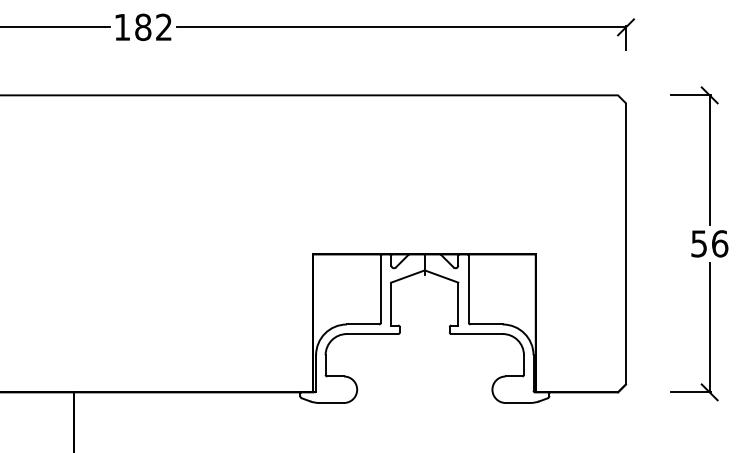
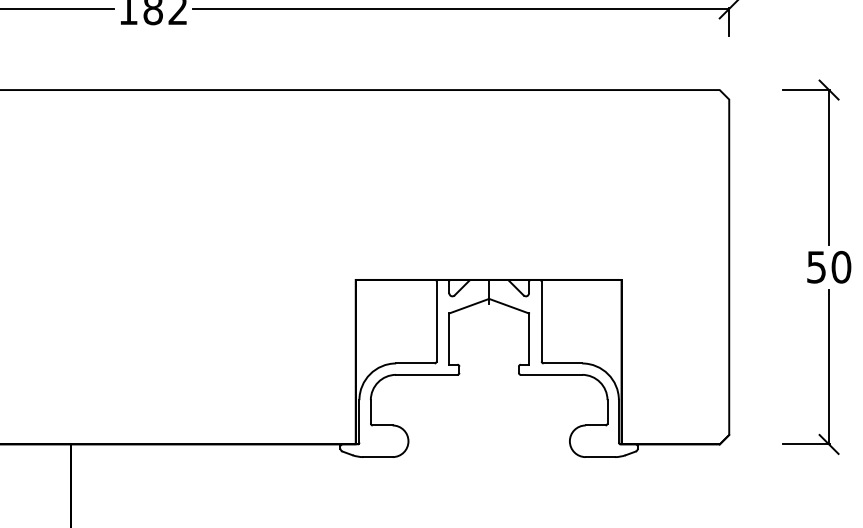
text: (719, 243) -> (840, 266), 56 -> 50

